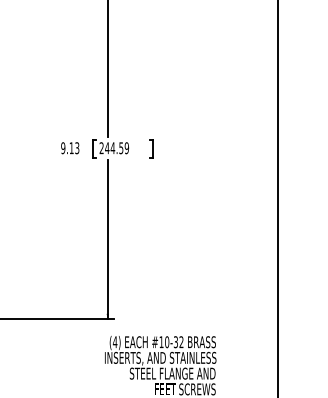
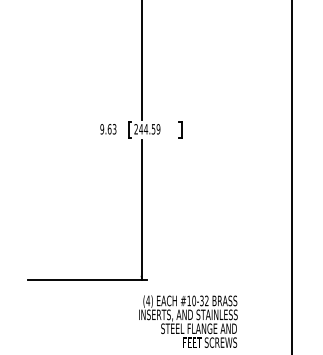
text: (71, 148) -> (109, 129), 9.13 -> 9.63

